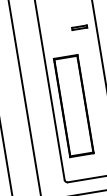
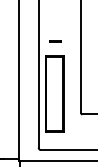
line: (79, 27) -> (55, 41), moved

